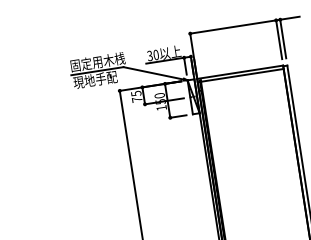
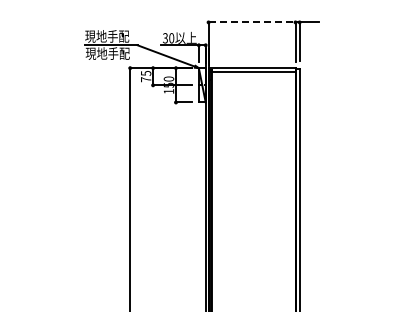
line: (233, 27) -> (252, 22), solid -> dashed
text: (97, 62) -> (112, 36), 固定用木桟 -> 現地手配

